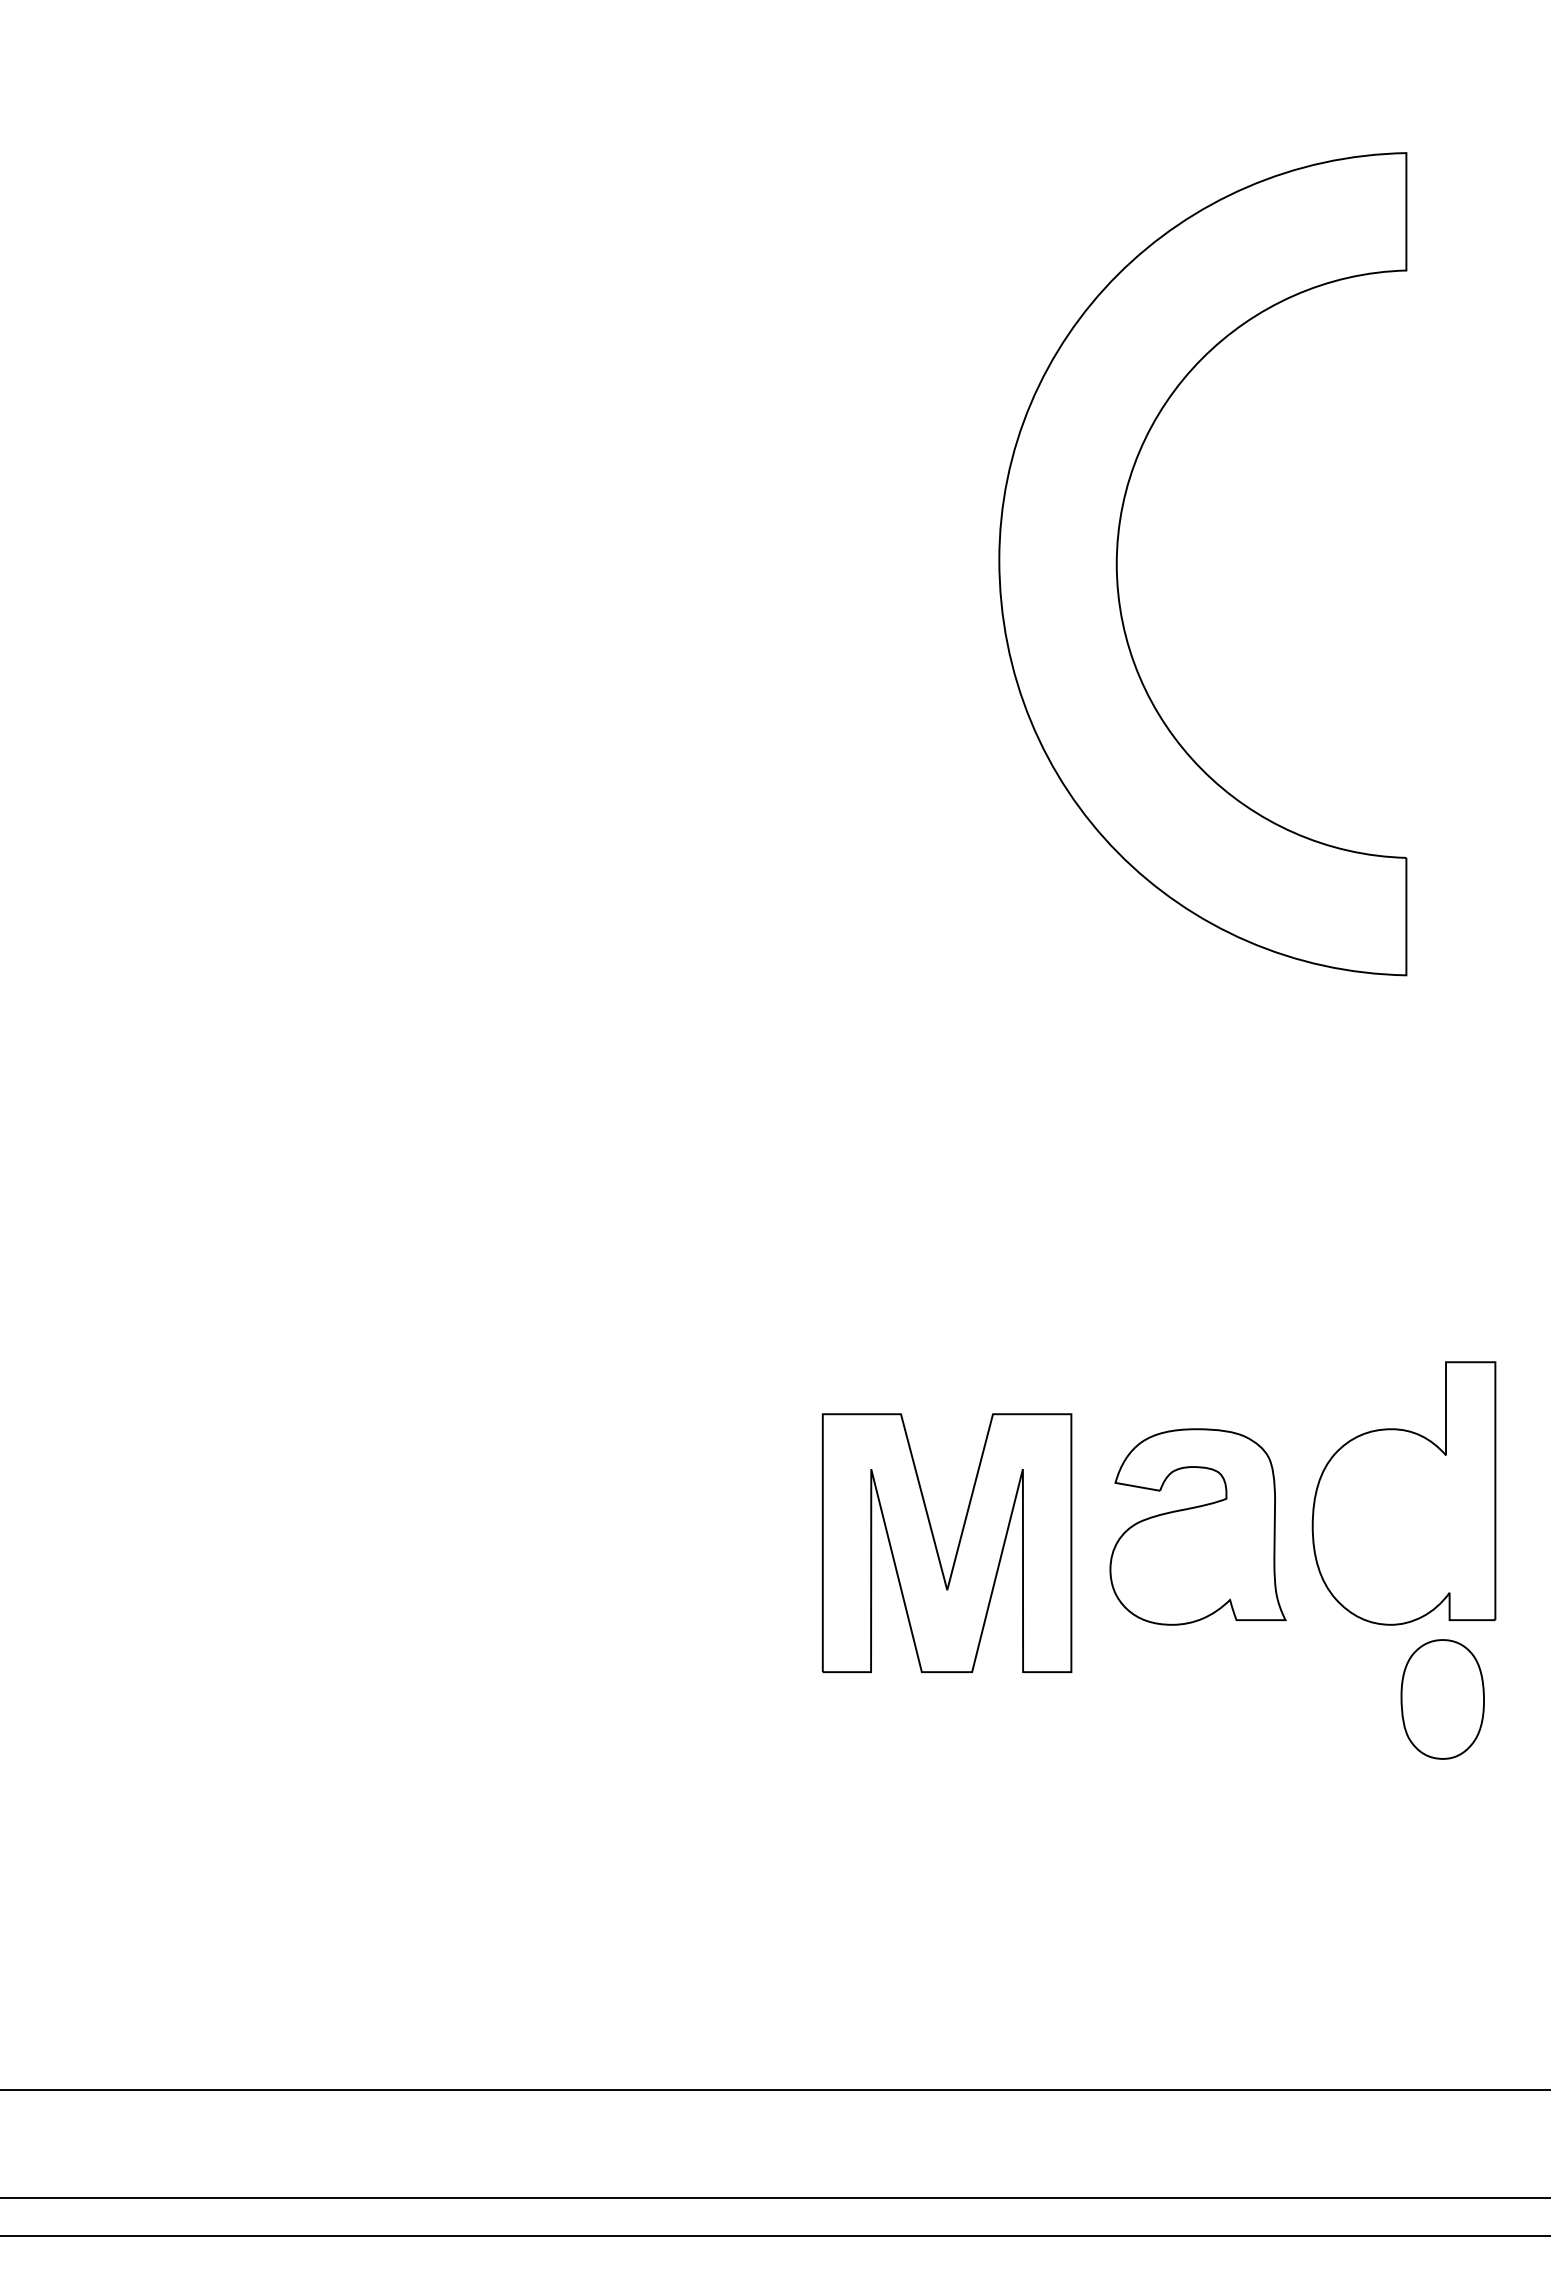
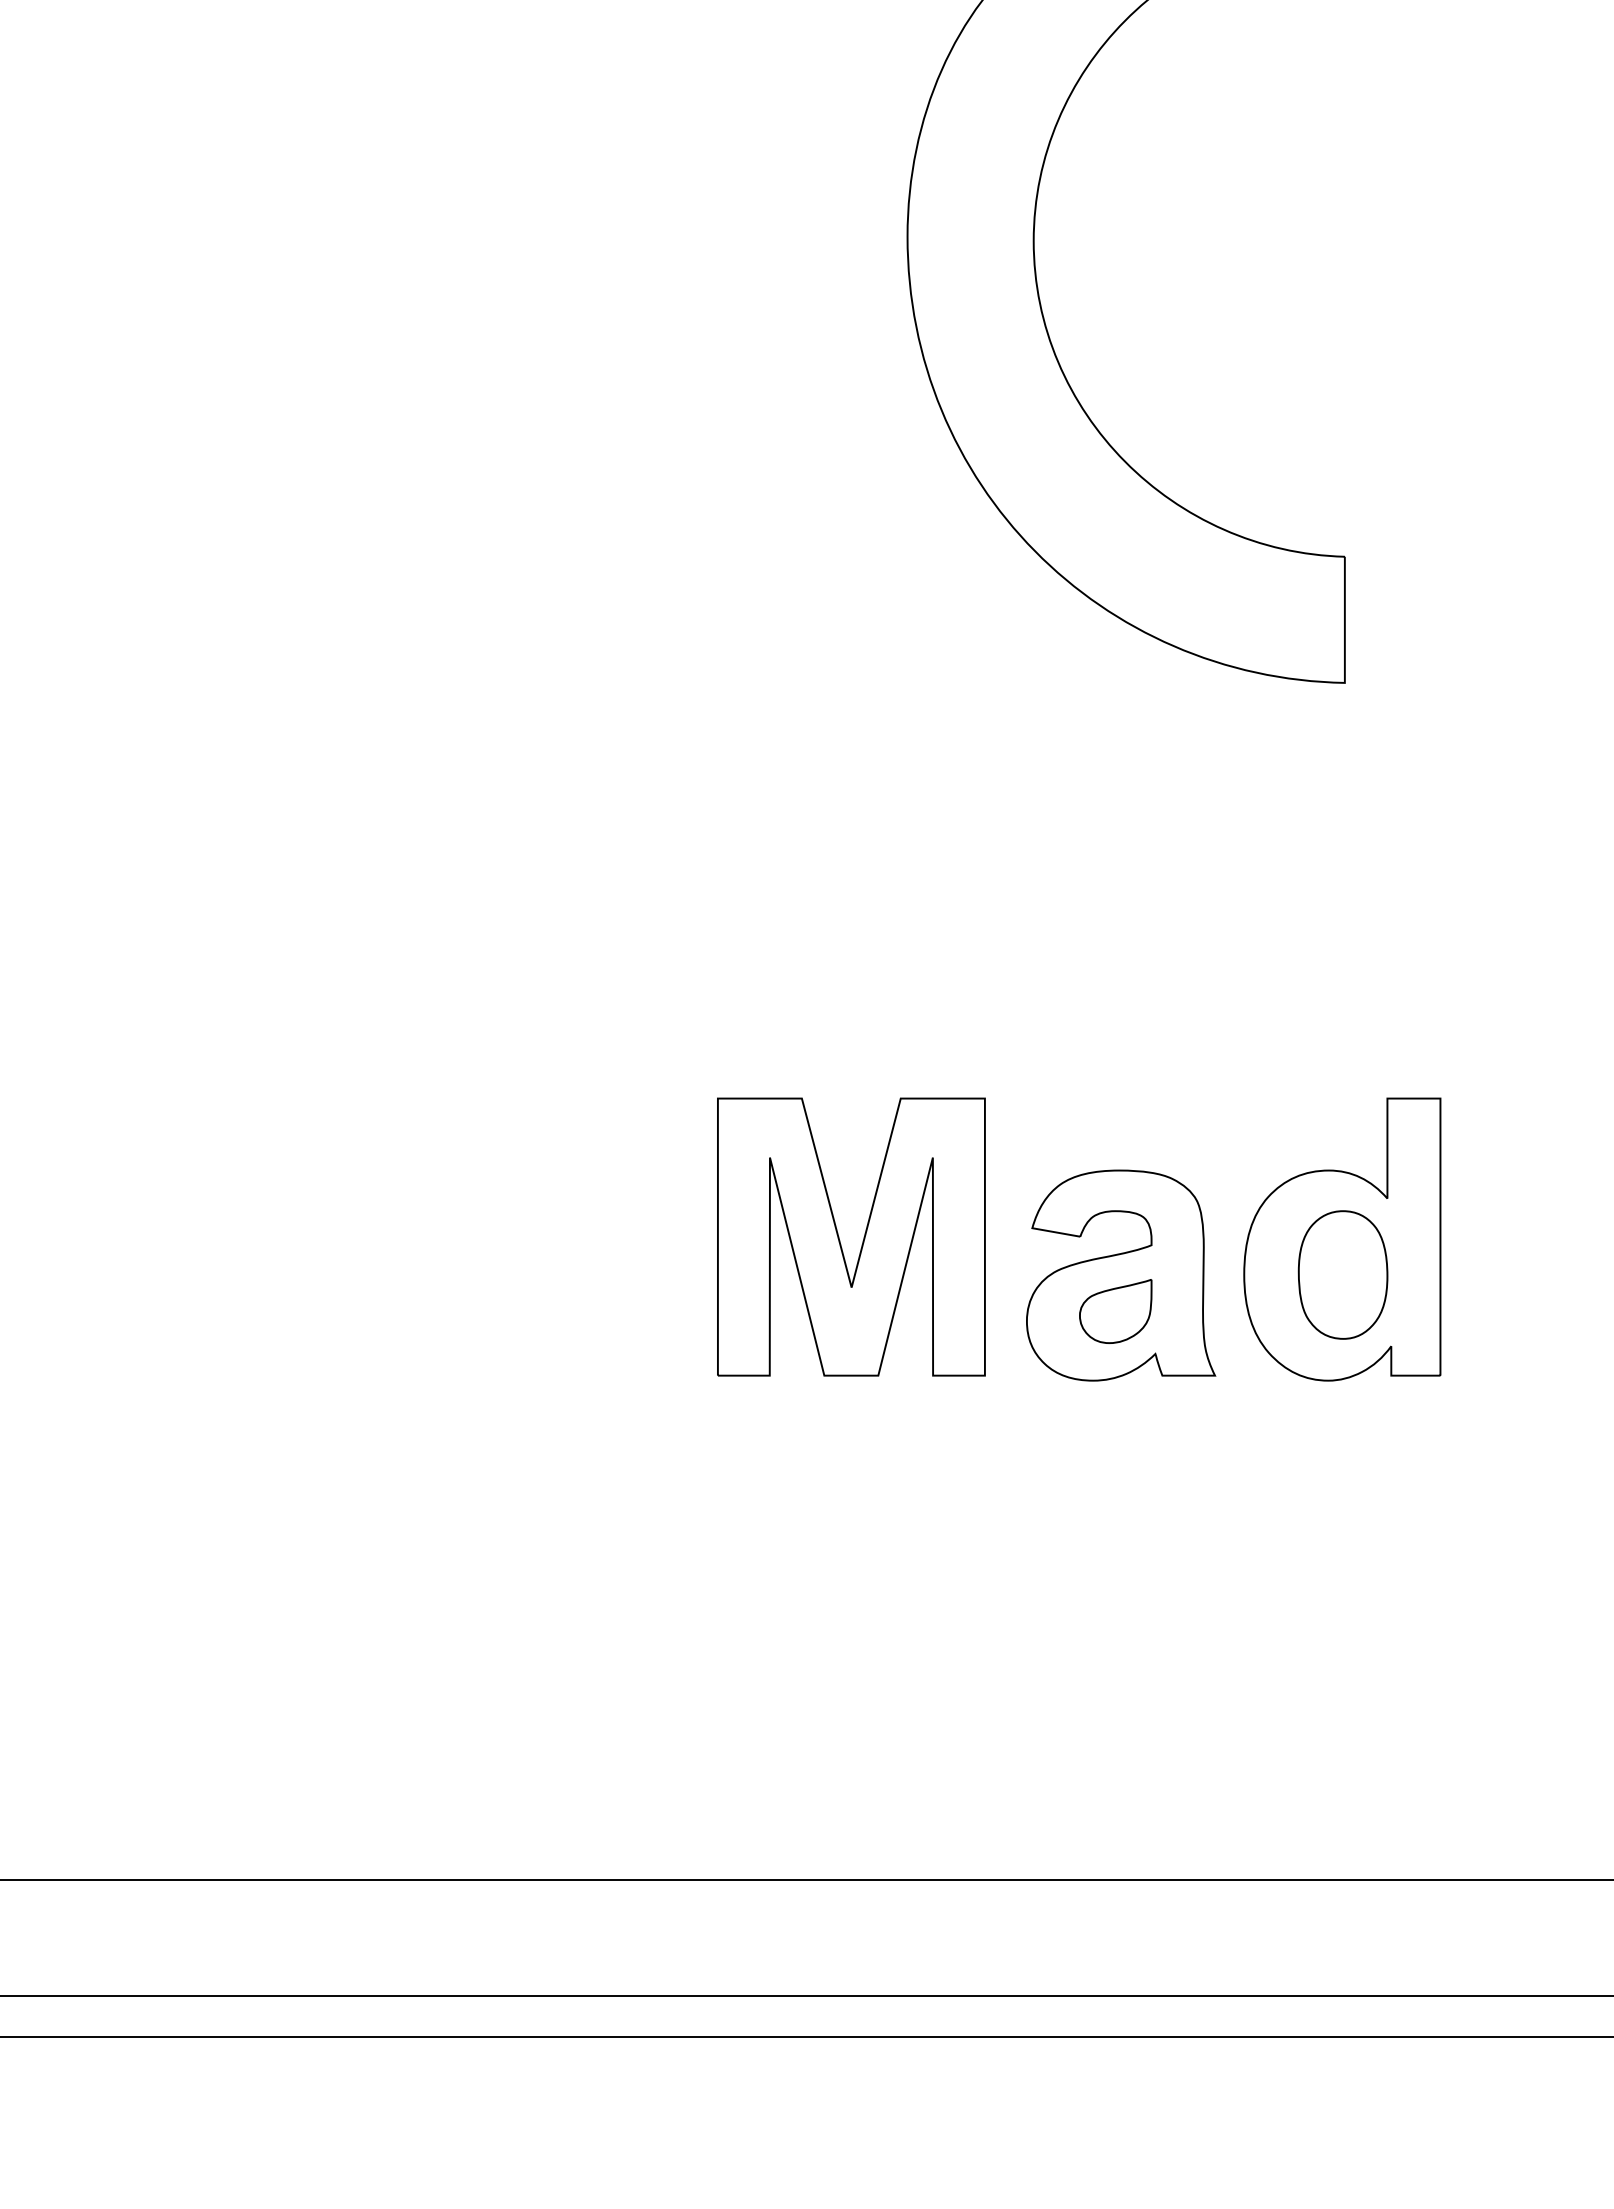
part: (936, 1544) -> (840, 1238), moved
part: (1192, 1560) -> (1115, 1311), added
part: (1442, 1699) -> (1342, 1275), moved

